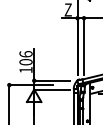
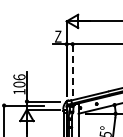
line: (83, 45) -> (72, 69), solid -> dashed

